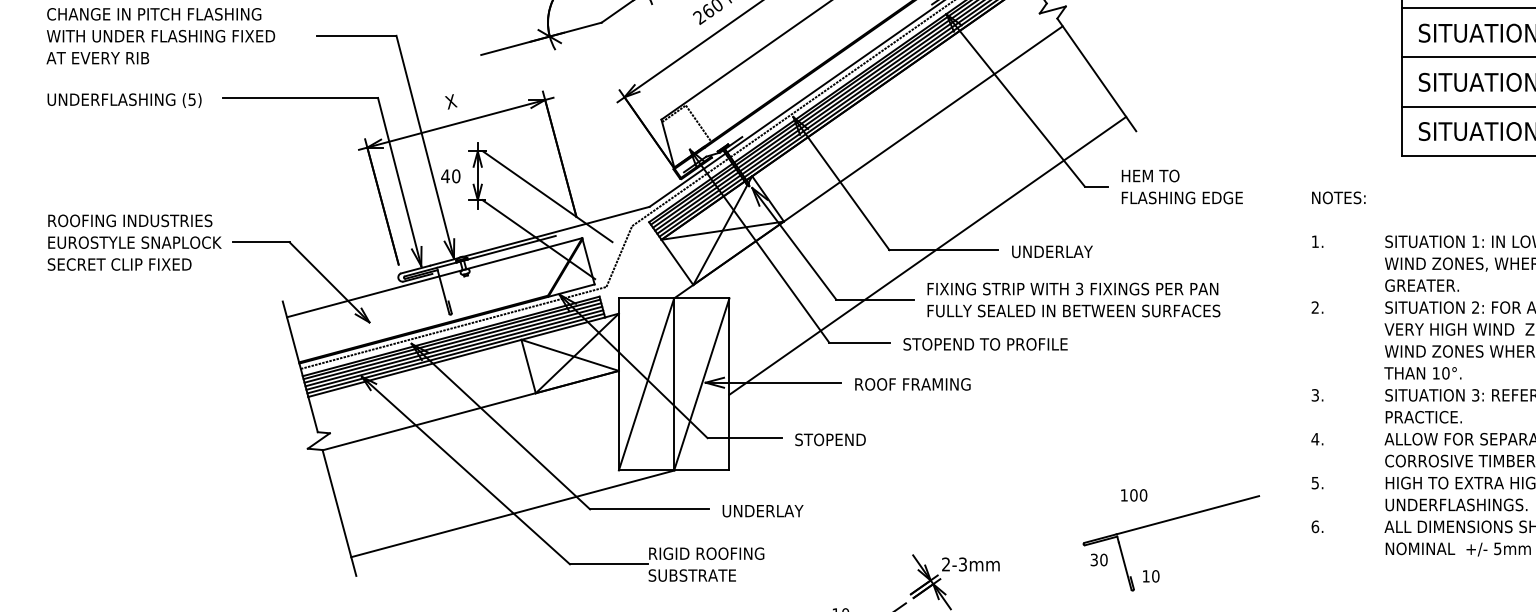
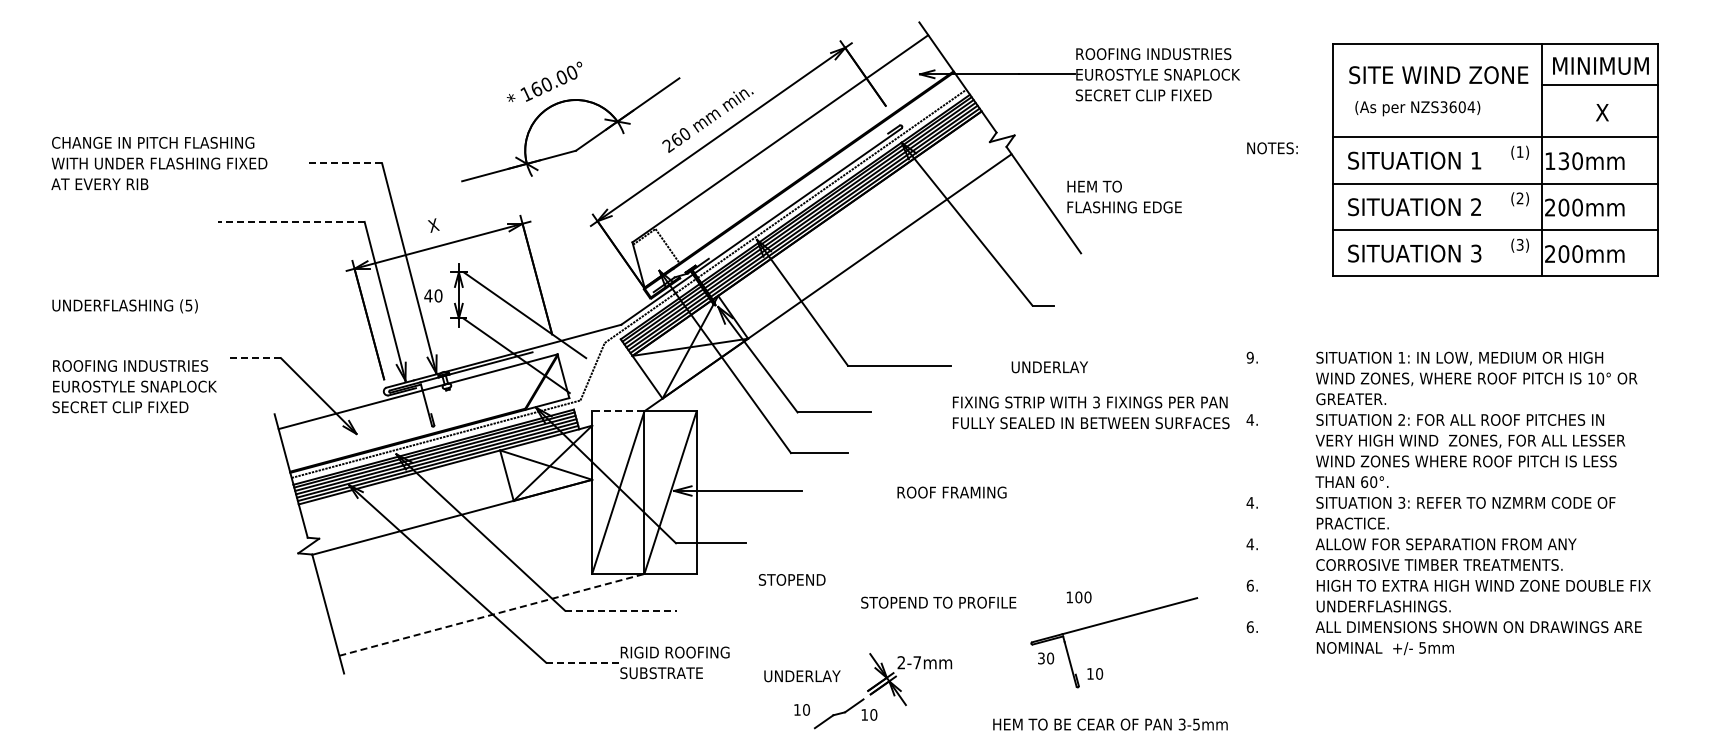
line: (356, 36) -> (344, 163), solid -> dashed
line: (299, 97) -> (290, 221), solid -> dashed
text: (123, 100) -> (124, 306), moved
text: (1182, 186) -> (1124, 196), moved
text: (1338, 198) -> (1272, 148), moved
text: (1314, 241) -> (1249, 357), 1. -> 9.
text: (134, 242) -> (134, 386), moved
line: (261, 242) -> (254, 358), solid -> dashed
text: (1052, 252) -> (1049, 367), moved
line: (927, 255) -> (883, 370), removed
line: (645, 298) -> (617, 411), solid -> dashed
text: (1074, 299) -> (1091, 412), moved
text: (1315, 307) -> (1250, 419), 2. -> 4.
text: (985, 344) -> (938, 602), moved
text: (1436, 373) -> (1364, 482), 10°. -> 60°.
text: (912, 384) -> (951, 492), moved
text: (1315, 394) -> (1250, 502), 3. -> 4.
text: (830, 439) -> (792, 579), moved
text: (1314, 482) -> (1249, 585), 5. -> 6.
line: (649, 509) -> (621, 610), solid -> dashed
text: (763, 511) -> (802, 676), moved
line: (513, 513) -> (492, 614), solid -> dashed
line: (608, 564) -> (582, 662), solid -> dashed
text: (963, 564) -> (917, 662), 2-3mm -> 2-7mm

